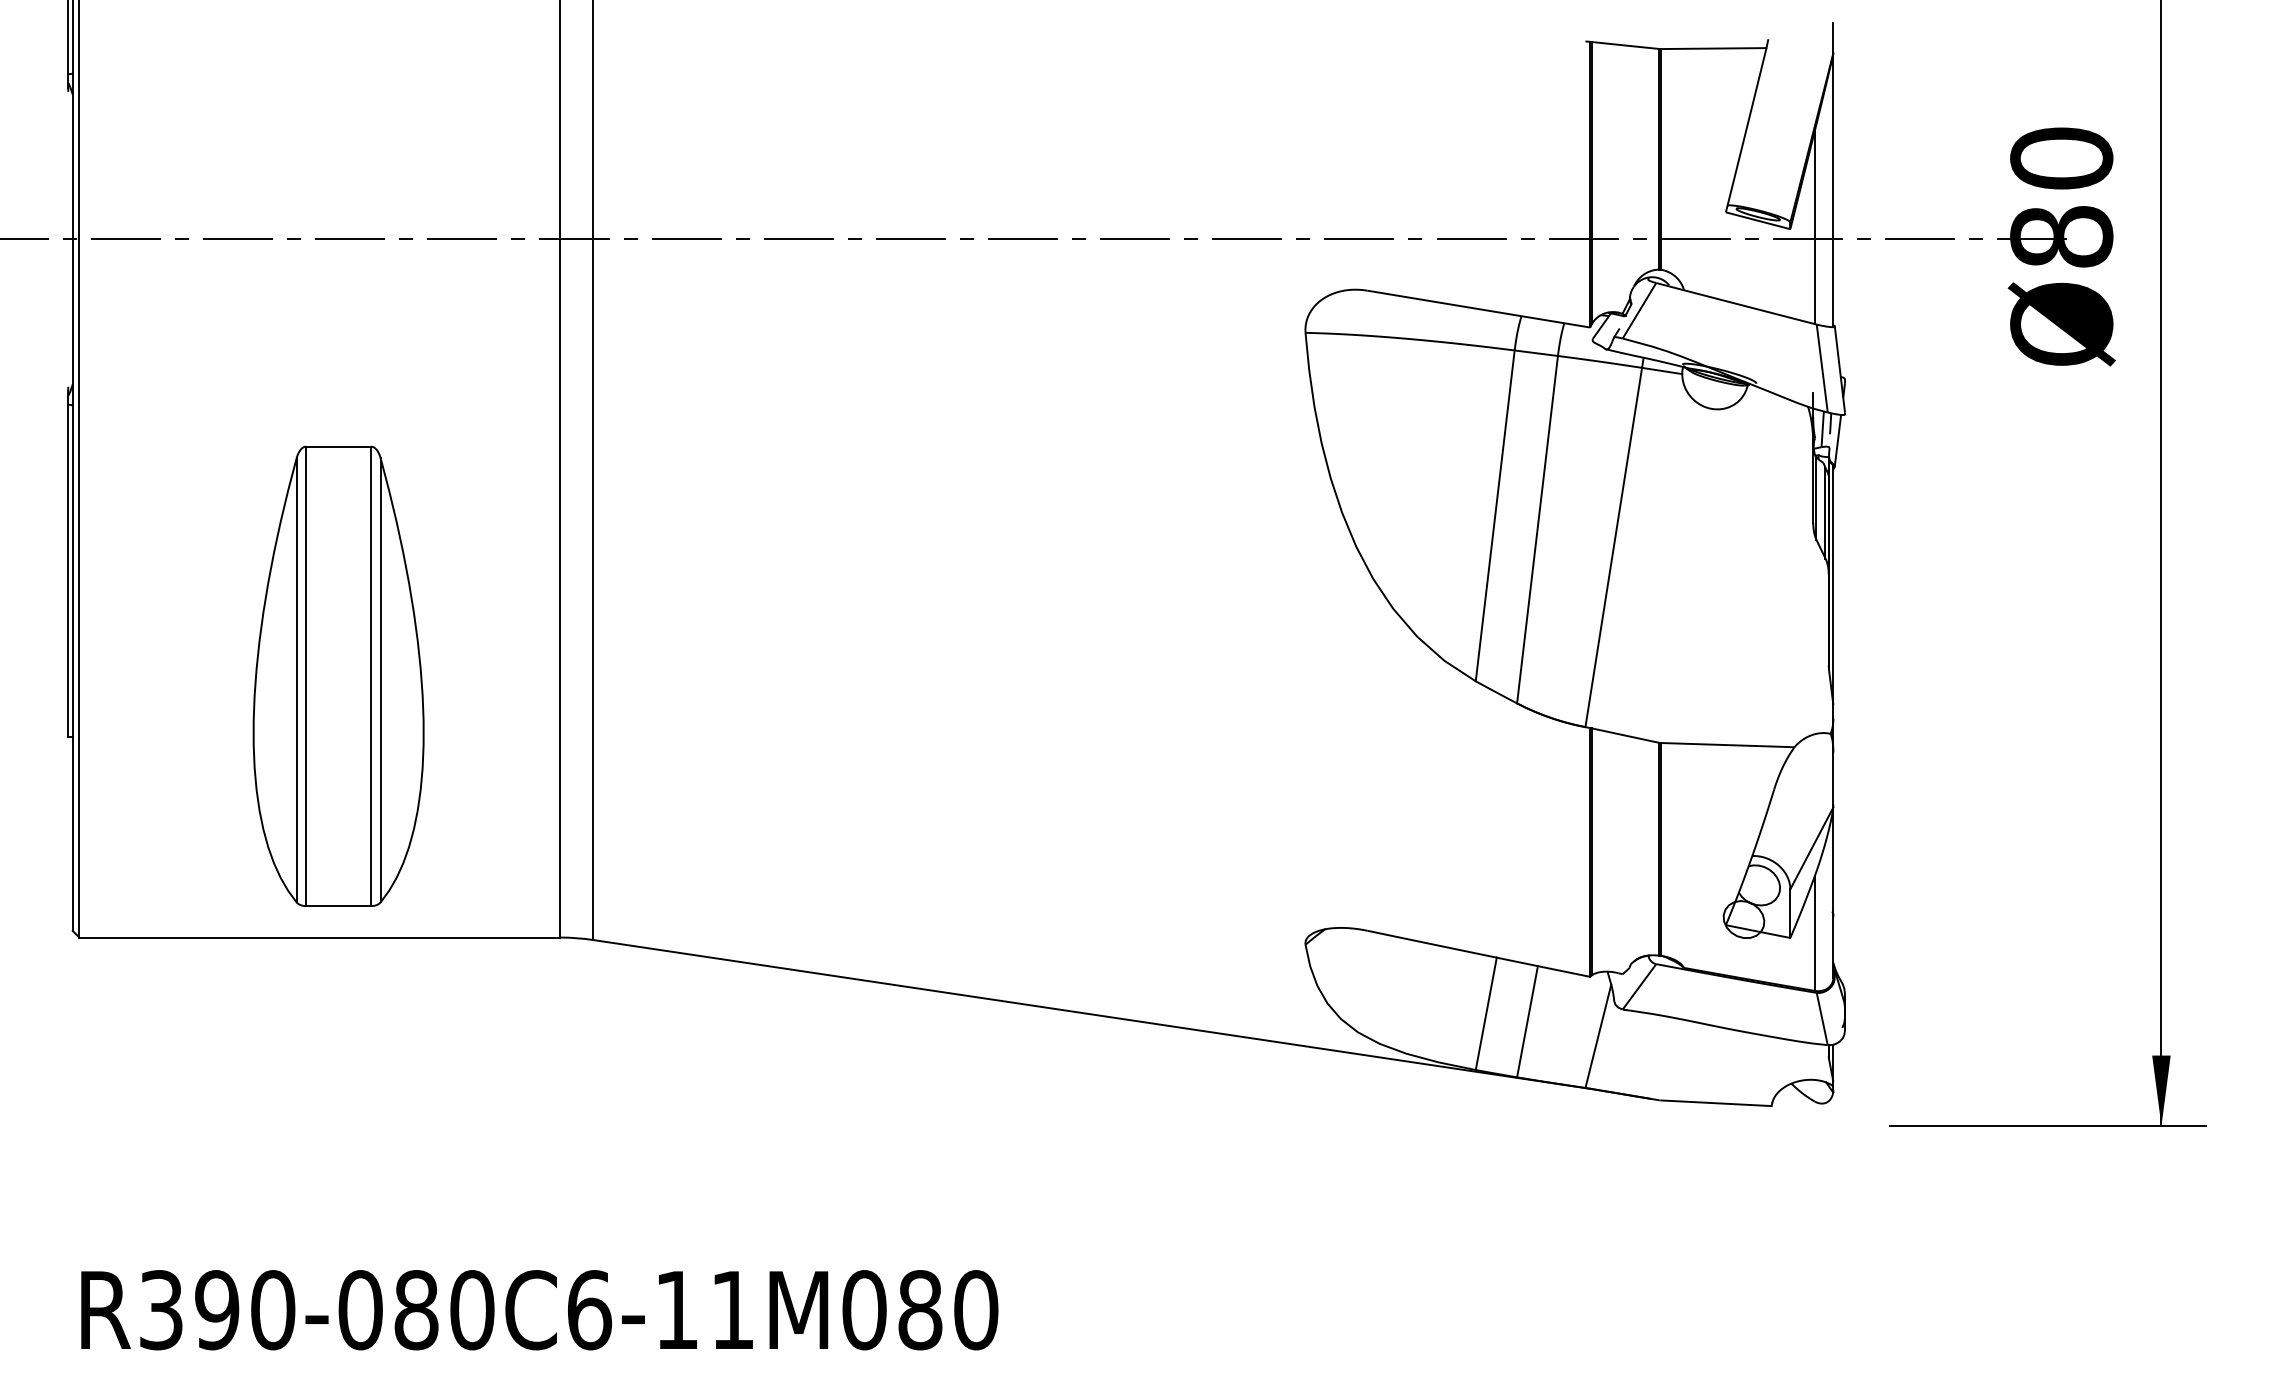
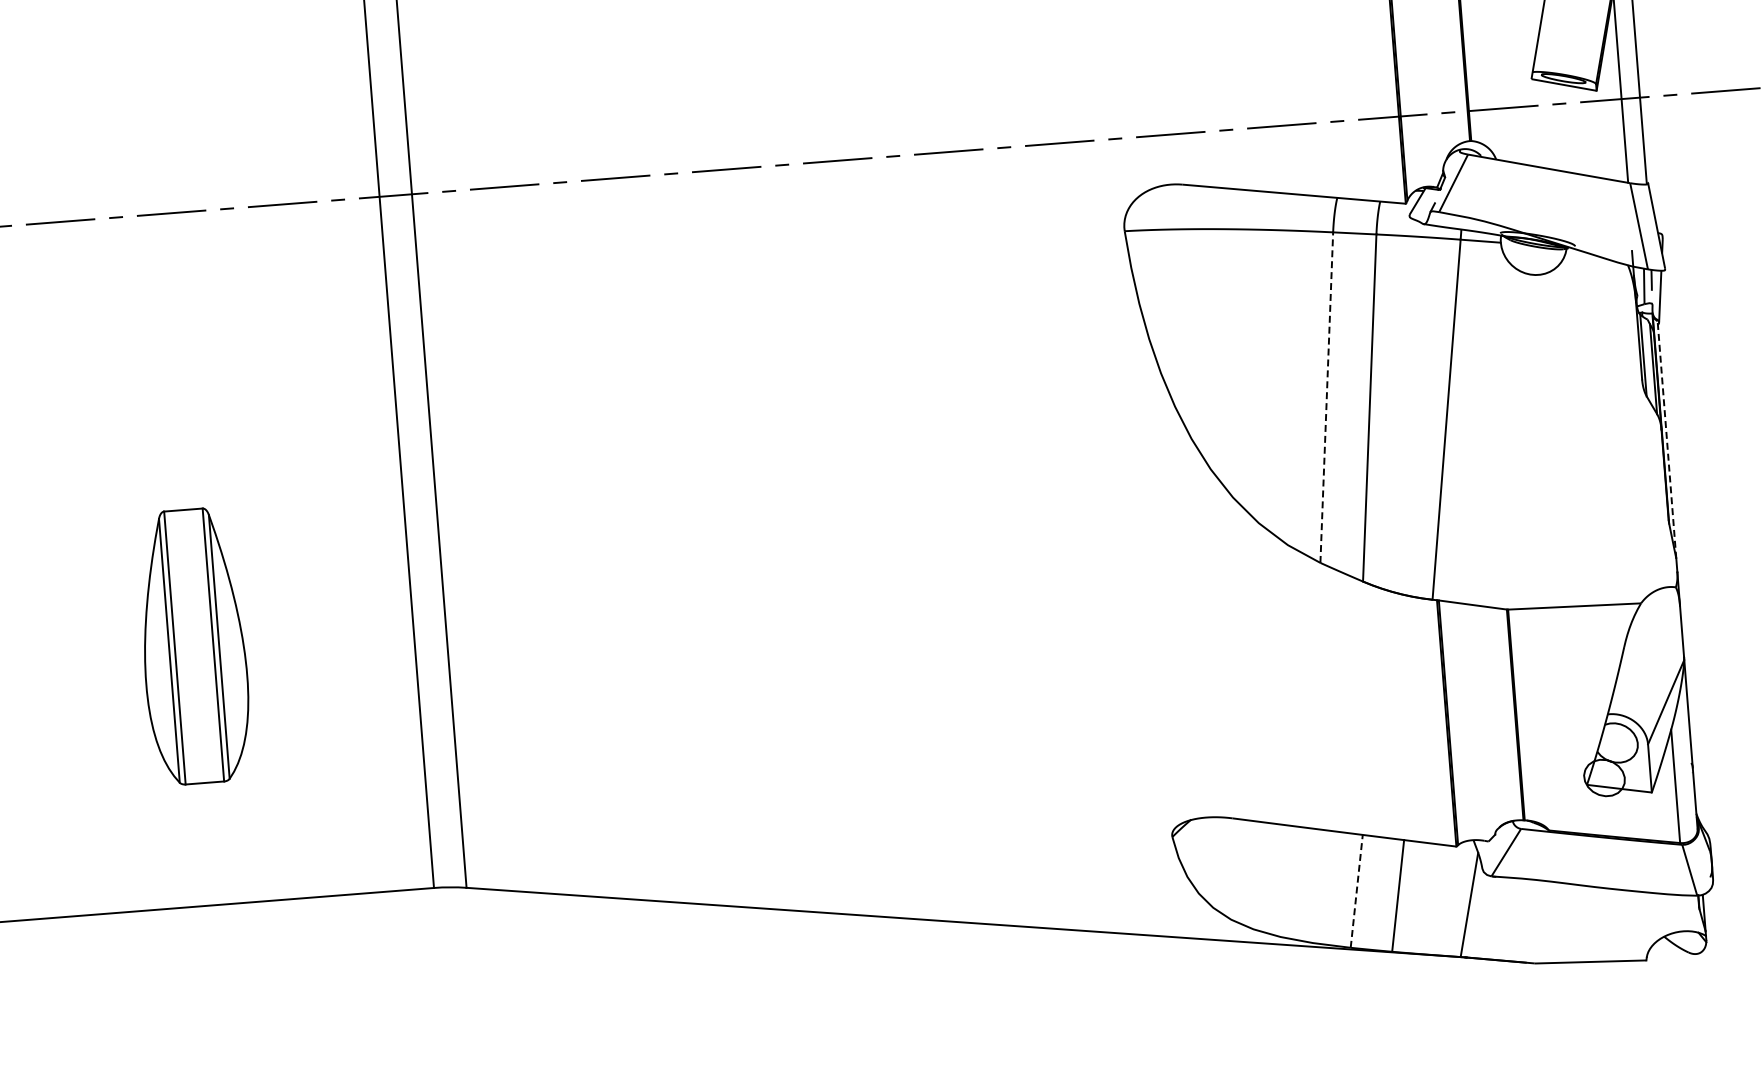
line: (1495, 515) -> (1327, 397), solid -> dashed
line: (1833, 585) -> (1667, 440), solid -> dashed
part: (338, 675) -> (194, 645), size x0.6
line: (1486, 1013) -> (1356, 890), solid -> dashed

